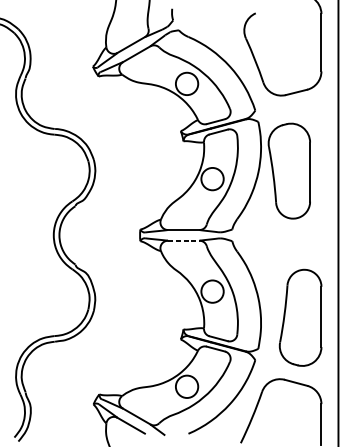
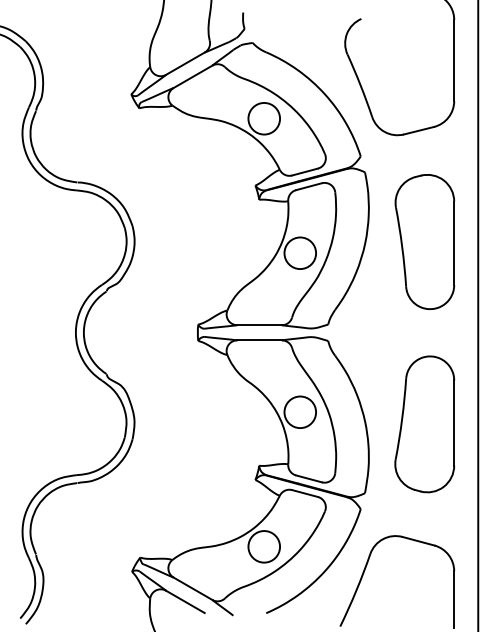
part: (289, 170) -> (424, 241), moved
line: (184, 240) -> (260, 340), dashed -> solid
part: (300, 317) -> (424, 424), moved

